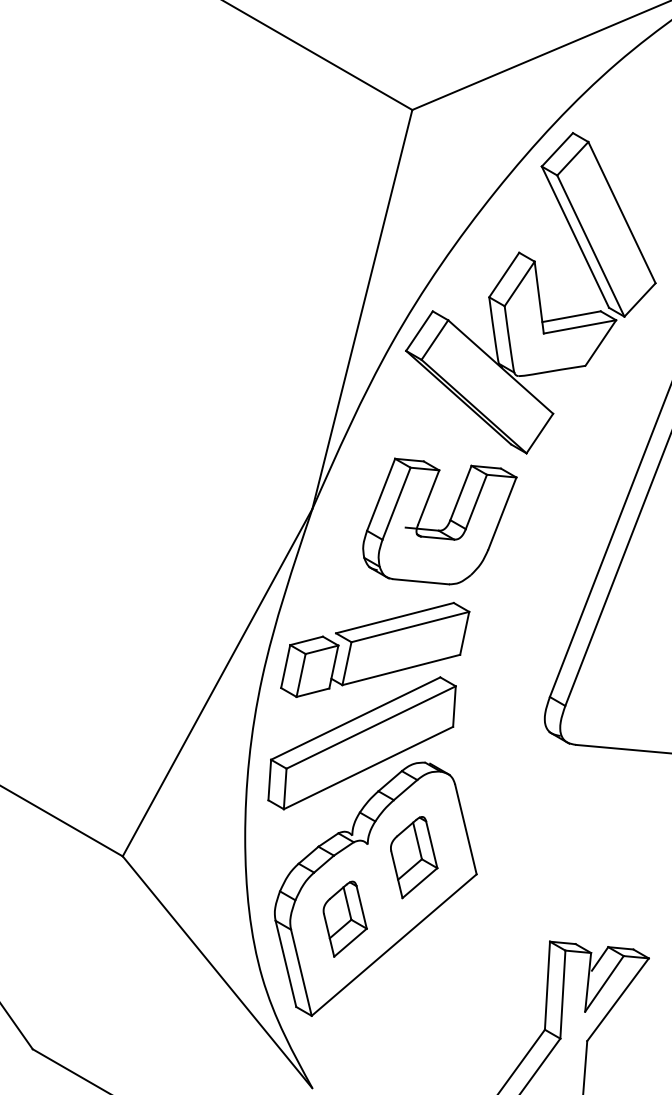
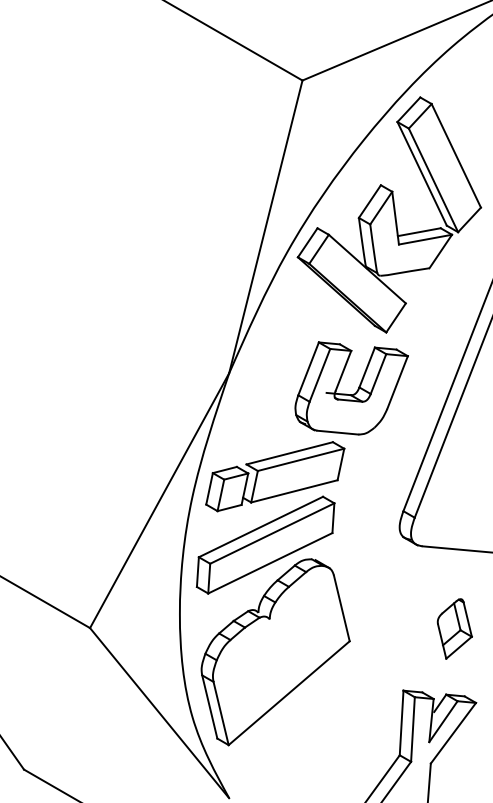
part: (439, 521) -> (351, 388), moved
part: (413, 856) -> (454, 628), moved
part: (345, 918) -> (253, 673), removed

